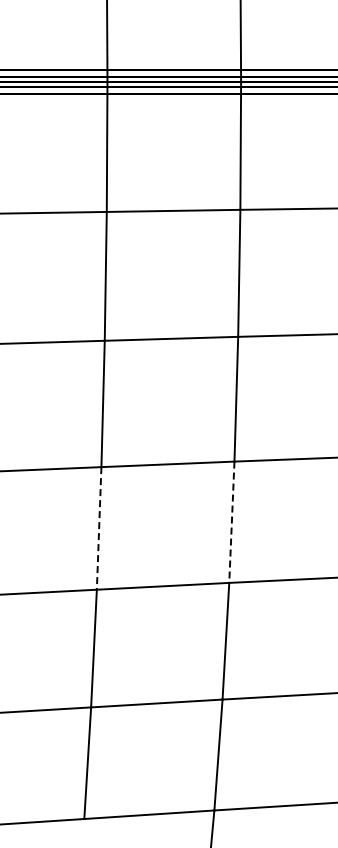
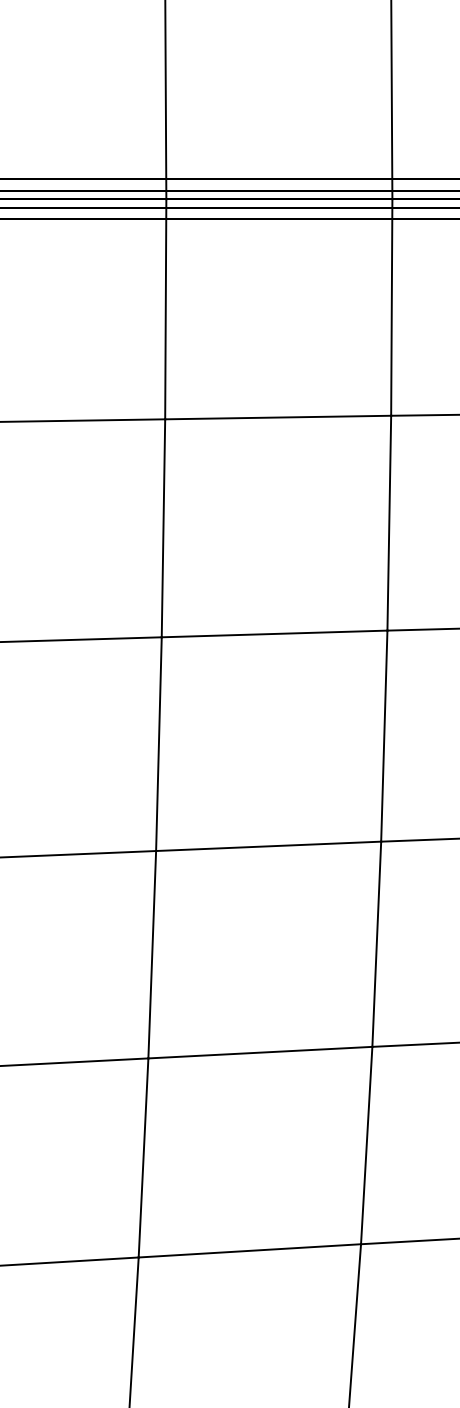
line: (231, 522) -> (376, 944), dashed -> solid
line: (99, 528) -> (152, 954), dashed -> solid

